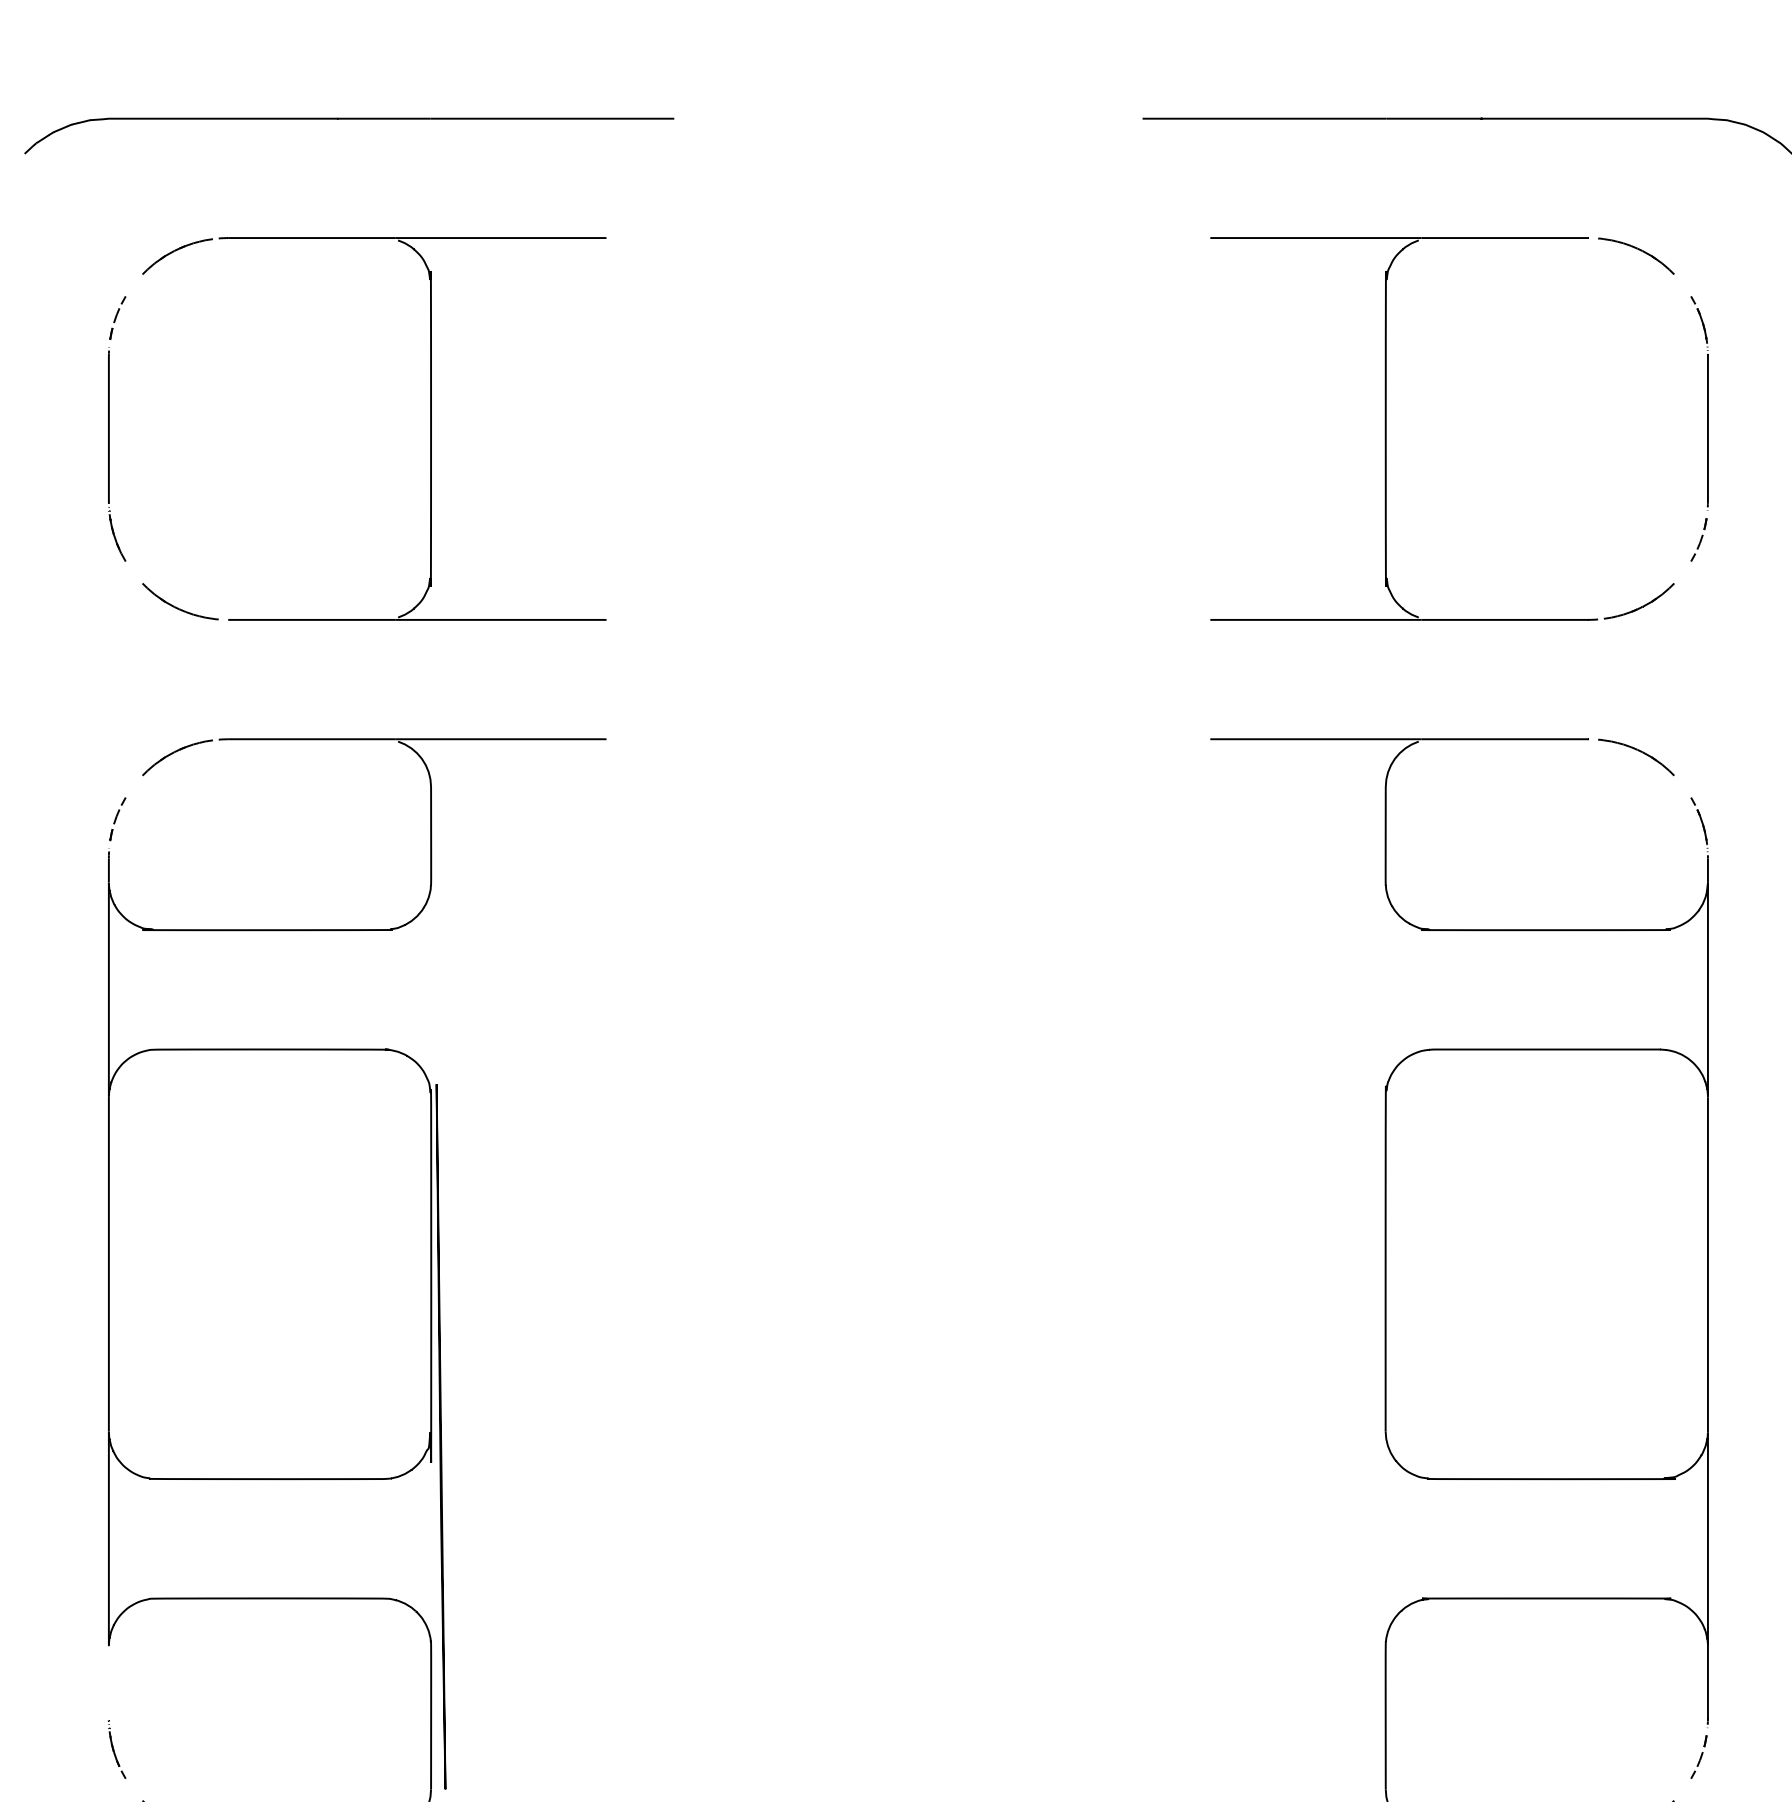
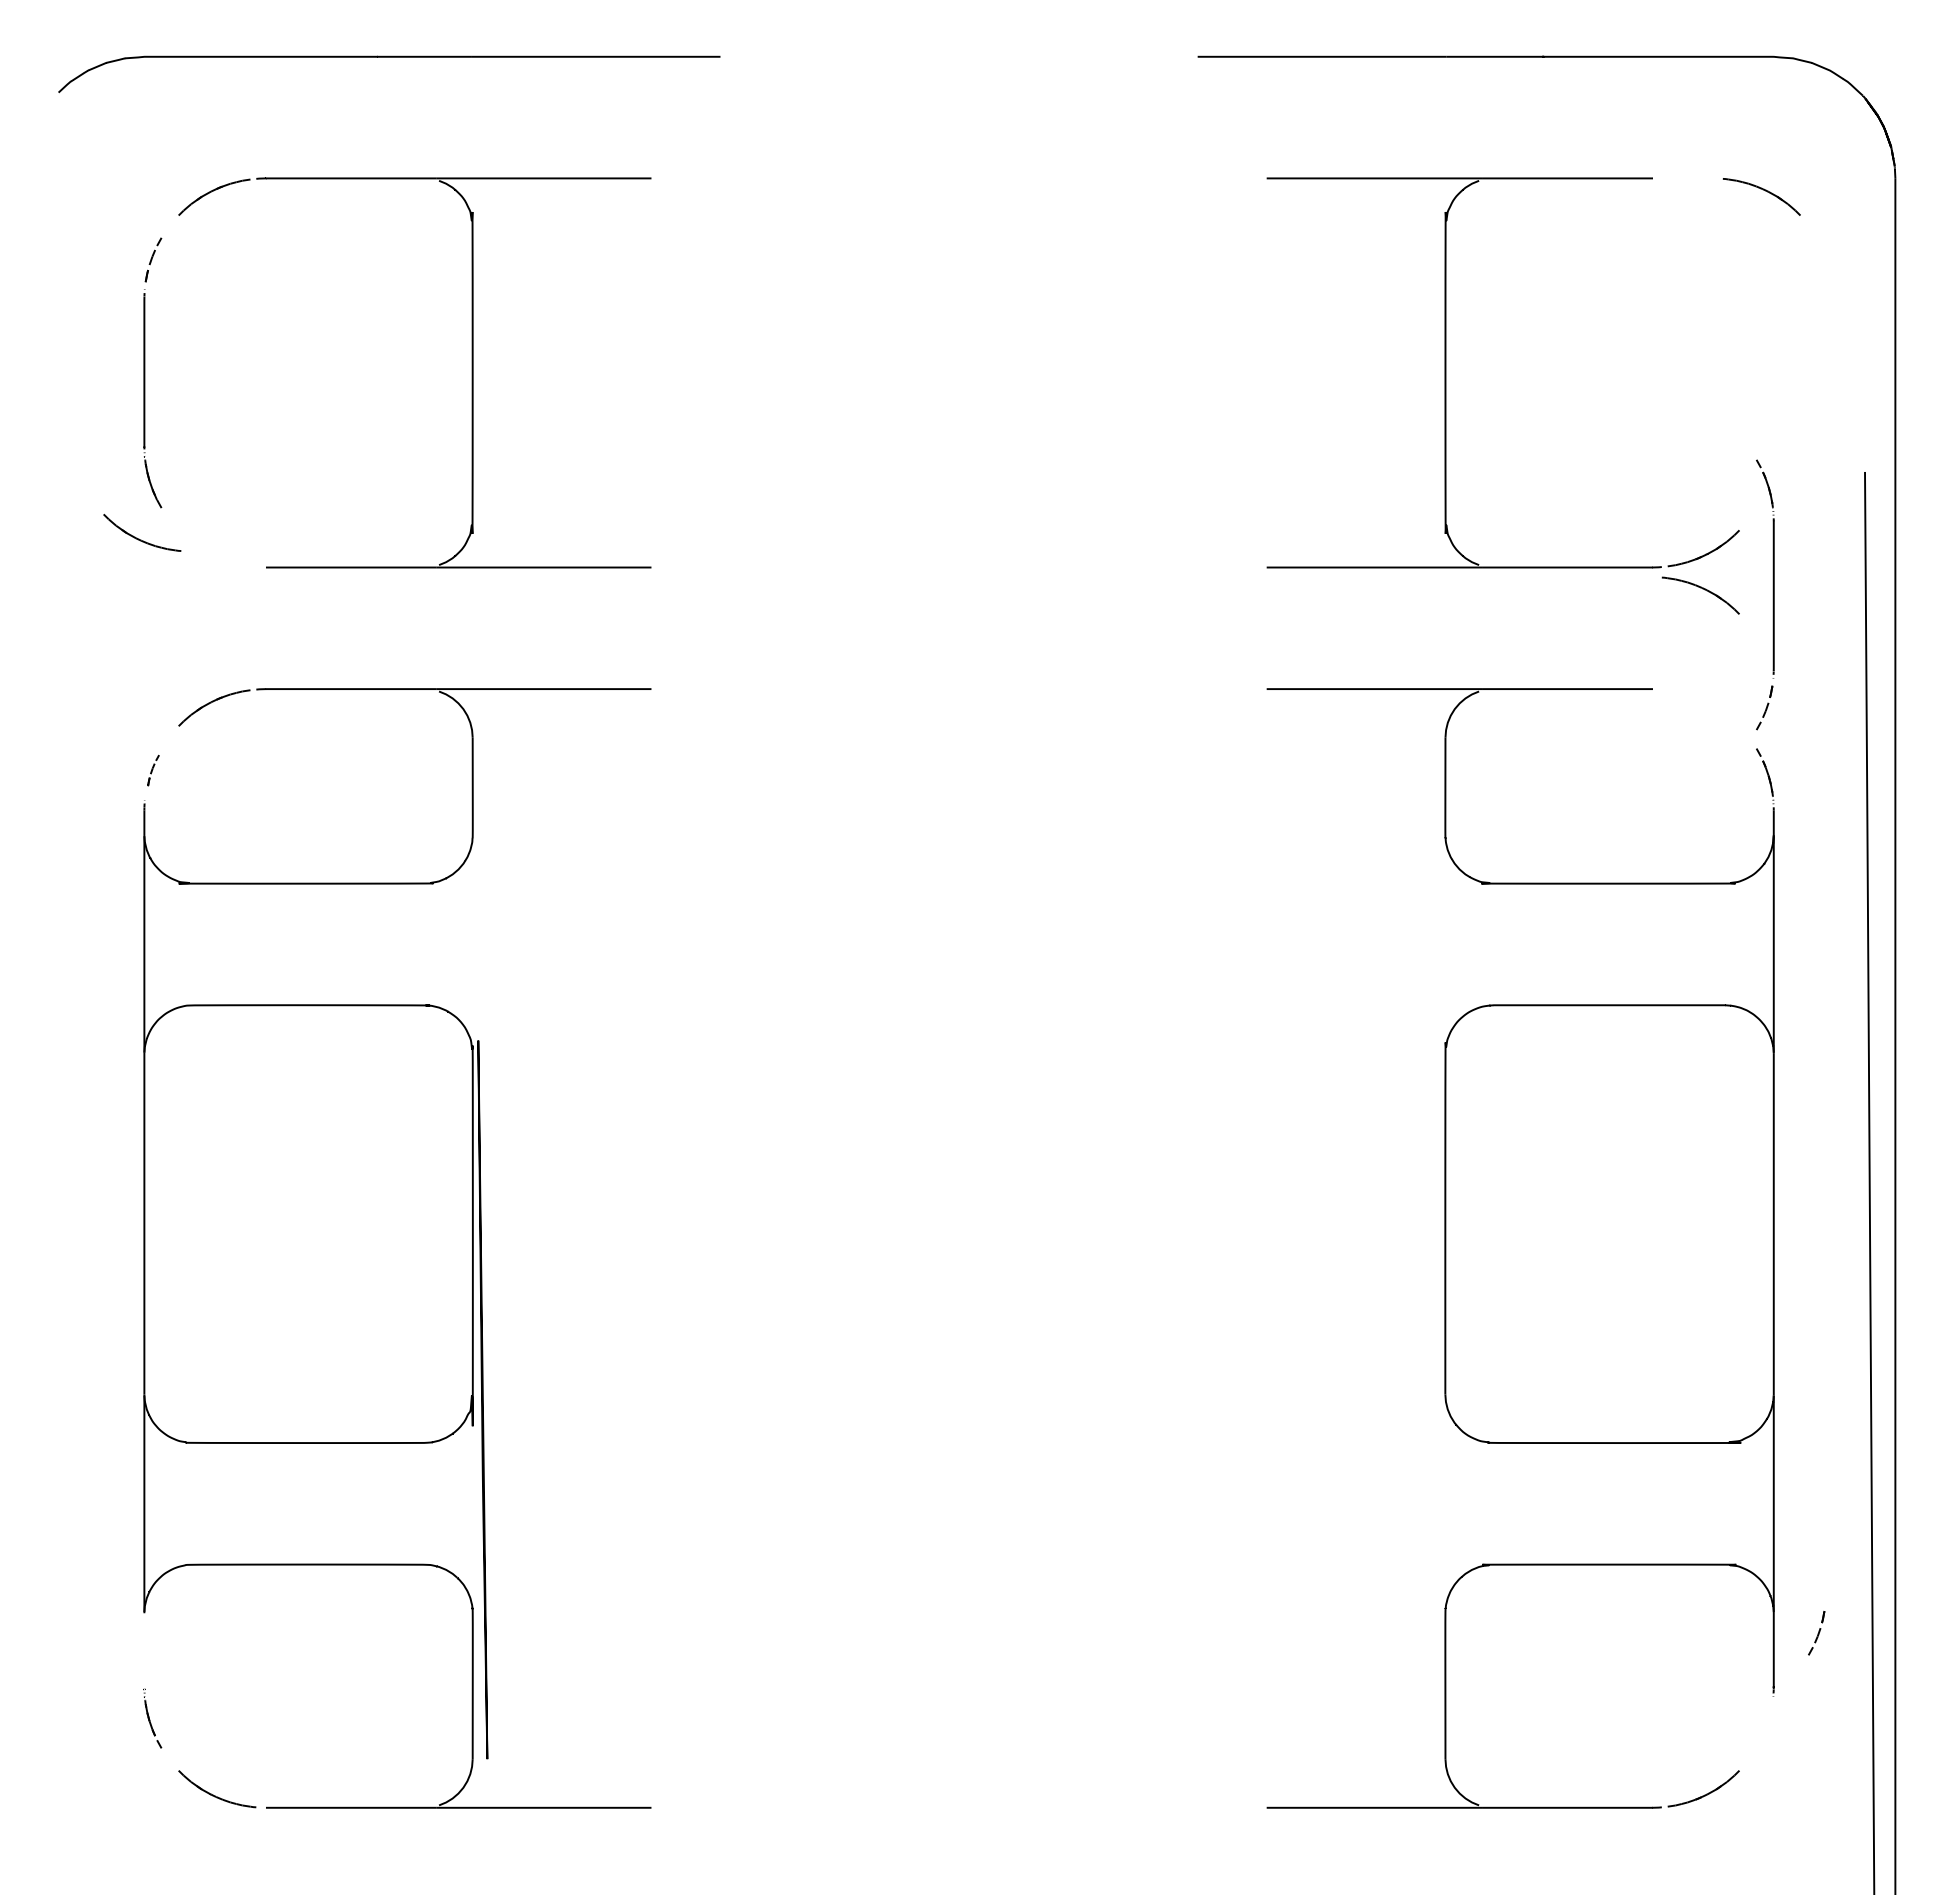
part: (1638, 249) -> (1763, 190), moved
part: (1706, 428) -> (1772, 594), moved
part: (177, 607) -> (139, 538), moved
part: (1638, 751) -> (1702, 589), moved
part: (117, 819) -> (153, 770), size x0.7
part: (1698, 1757) -> (1816, 1633), moved

